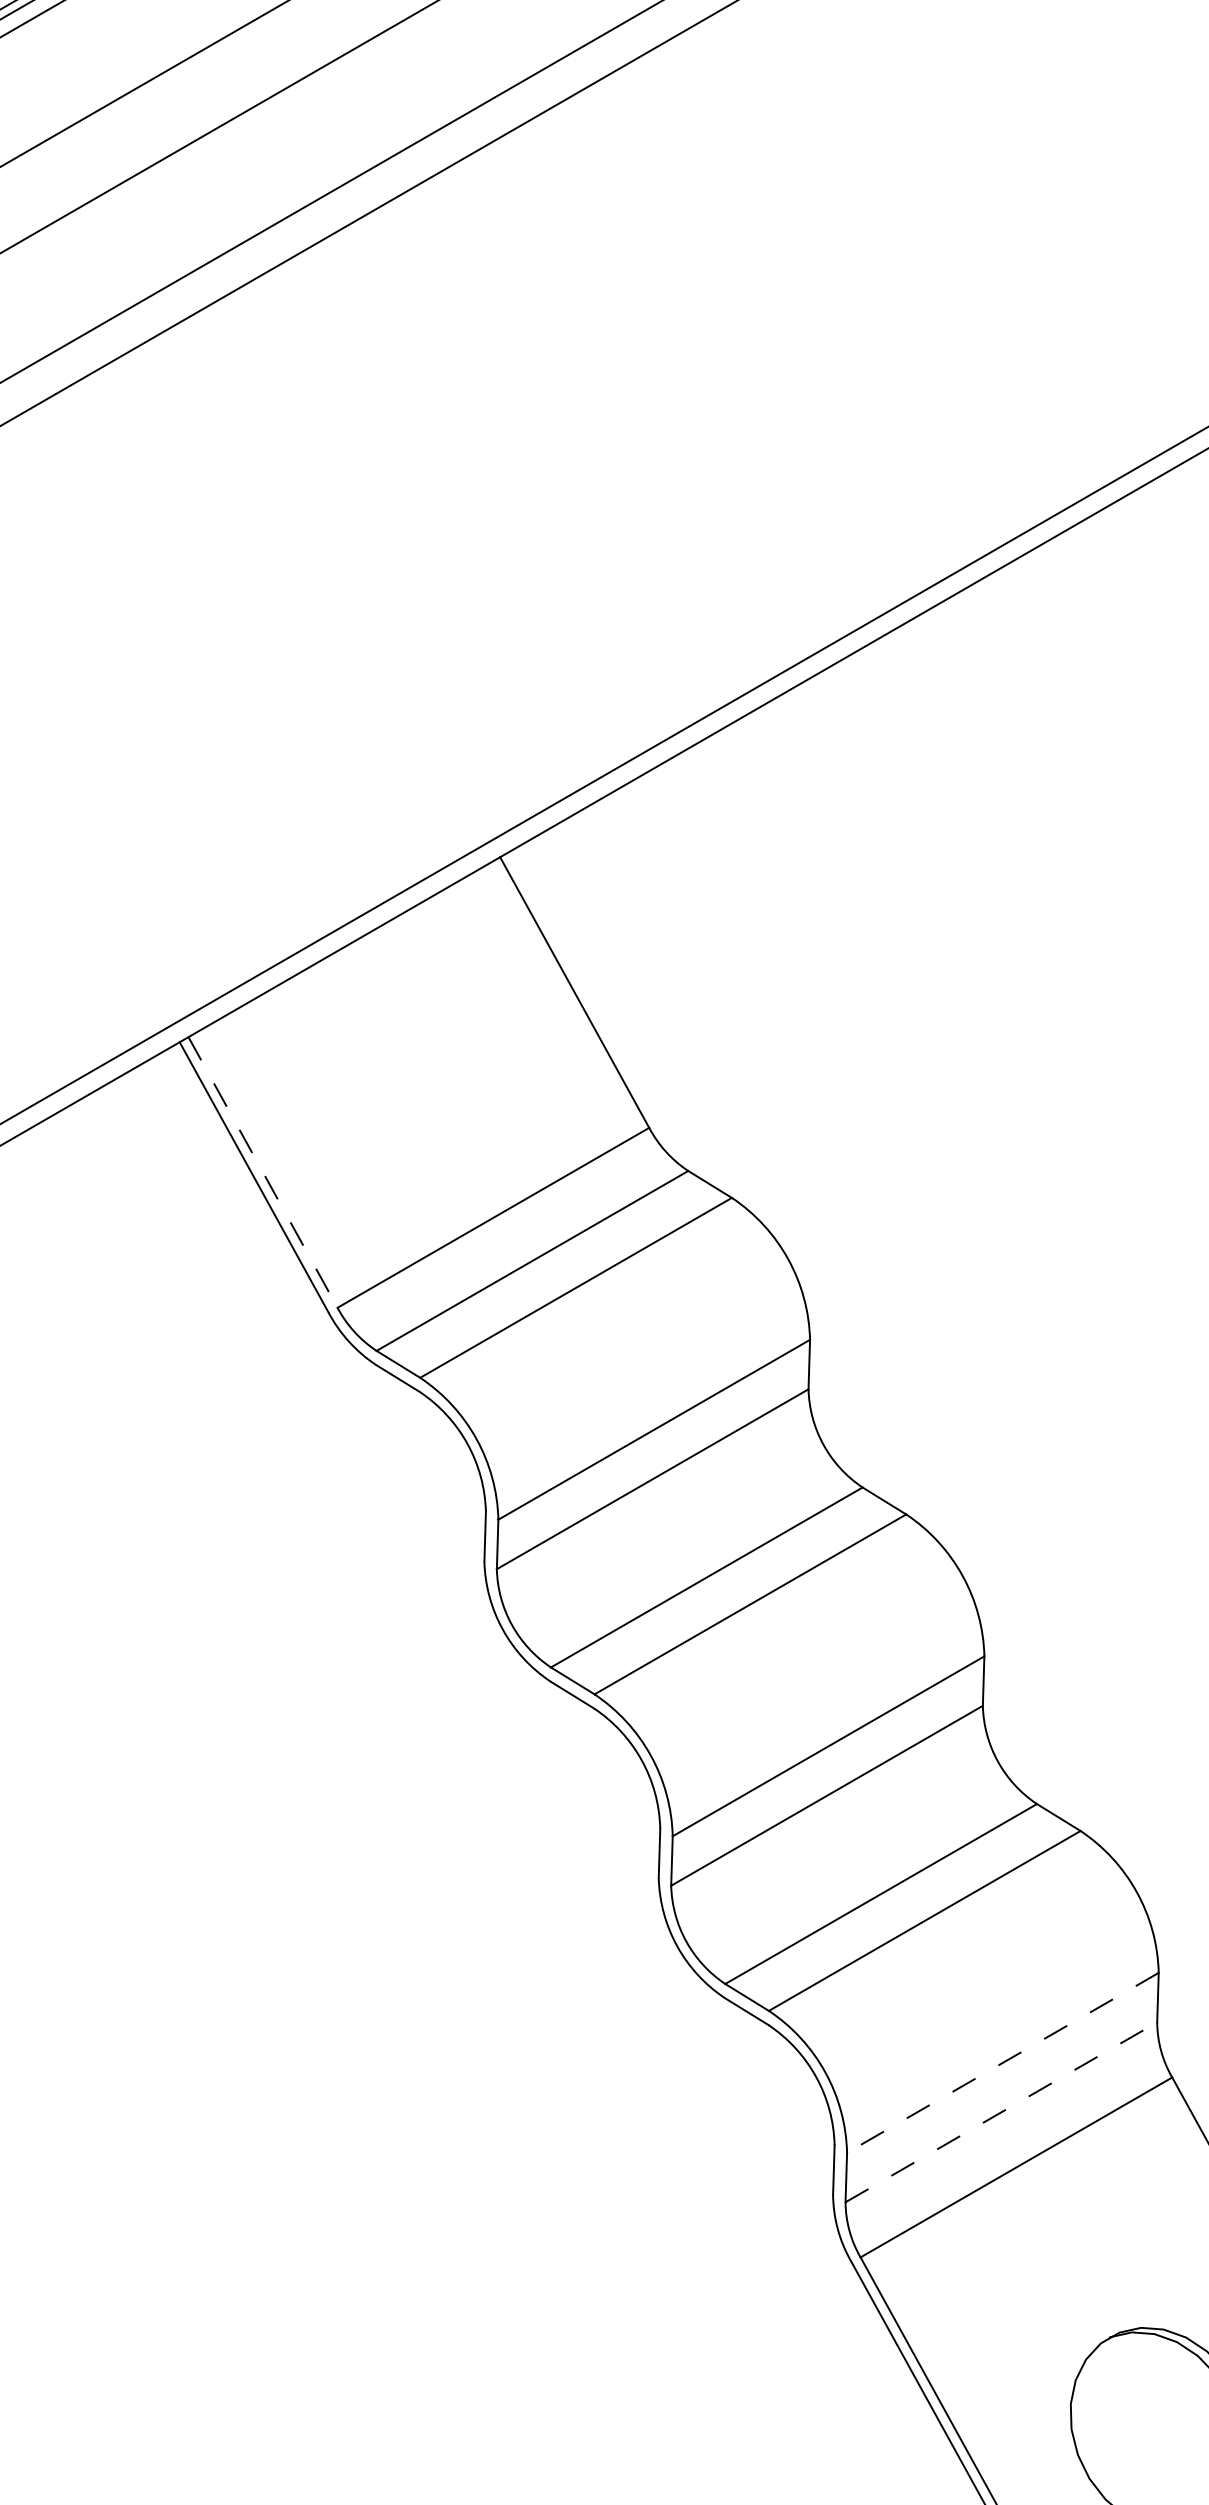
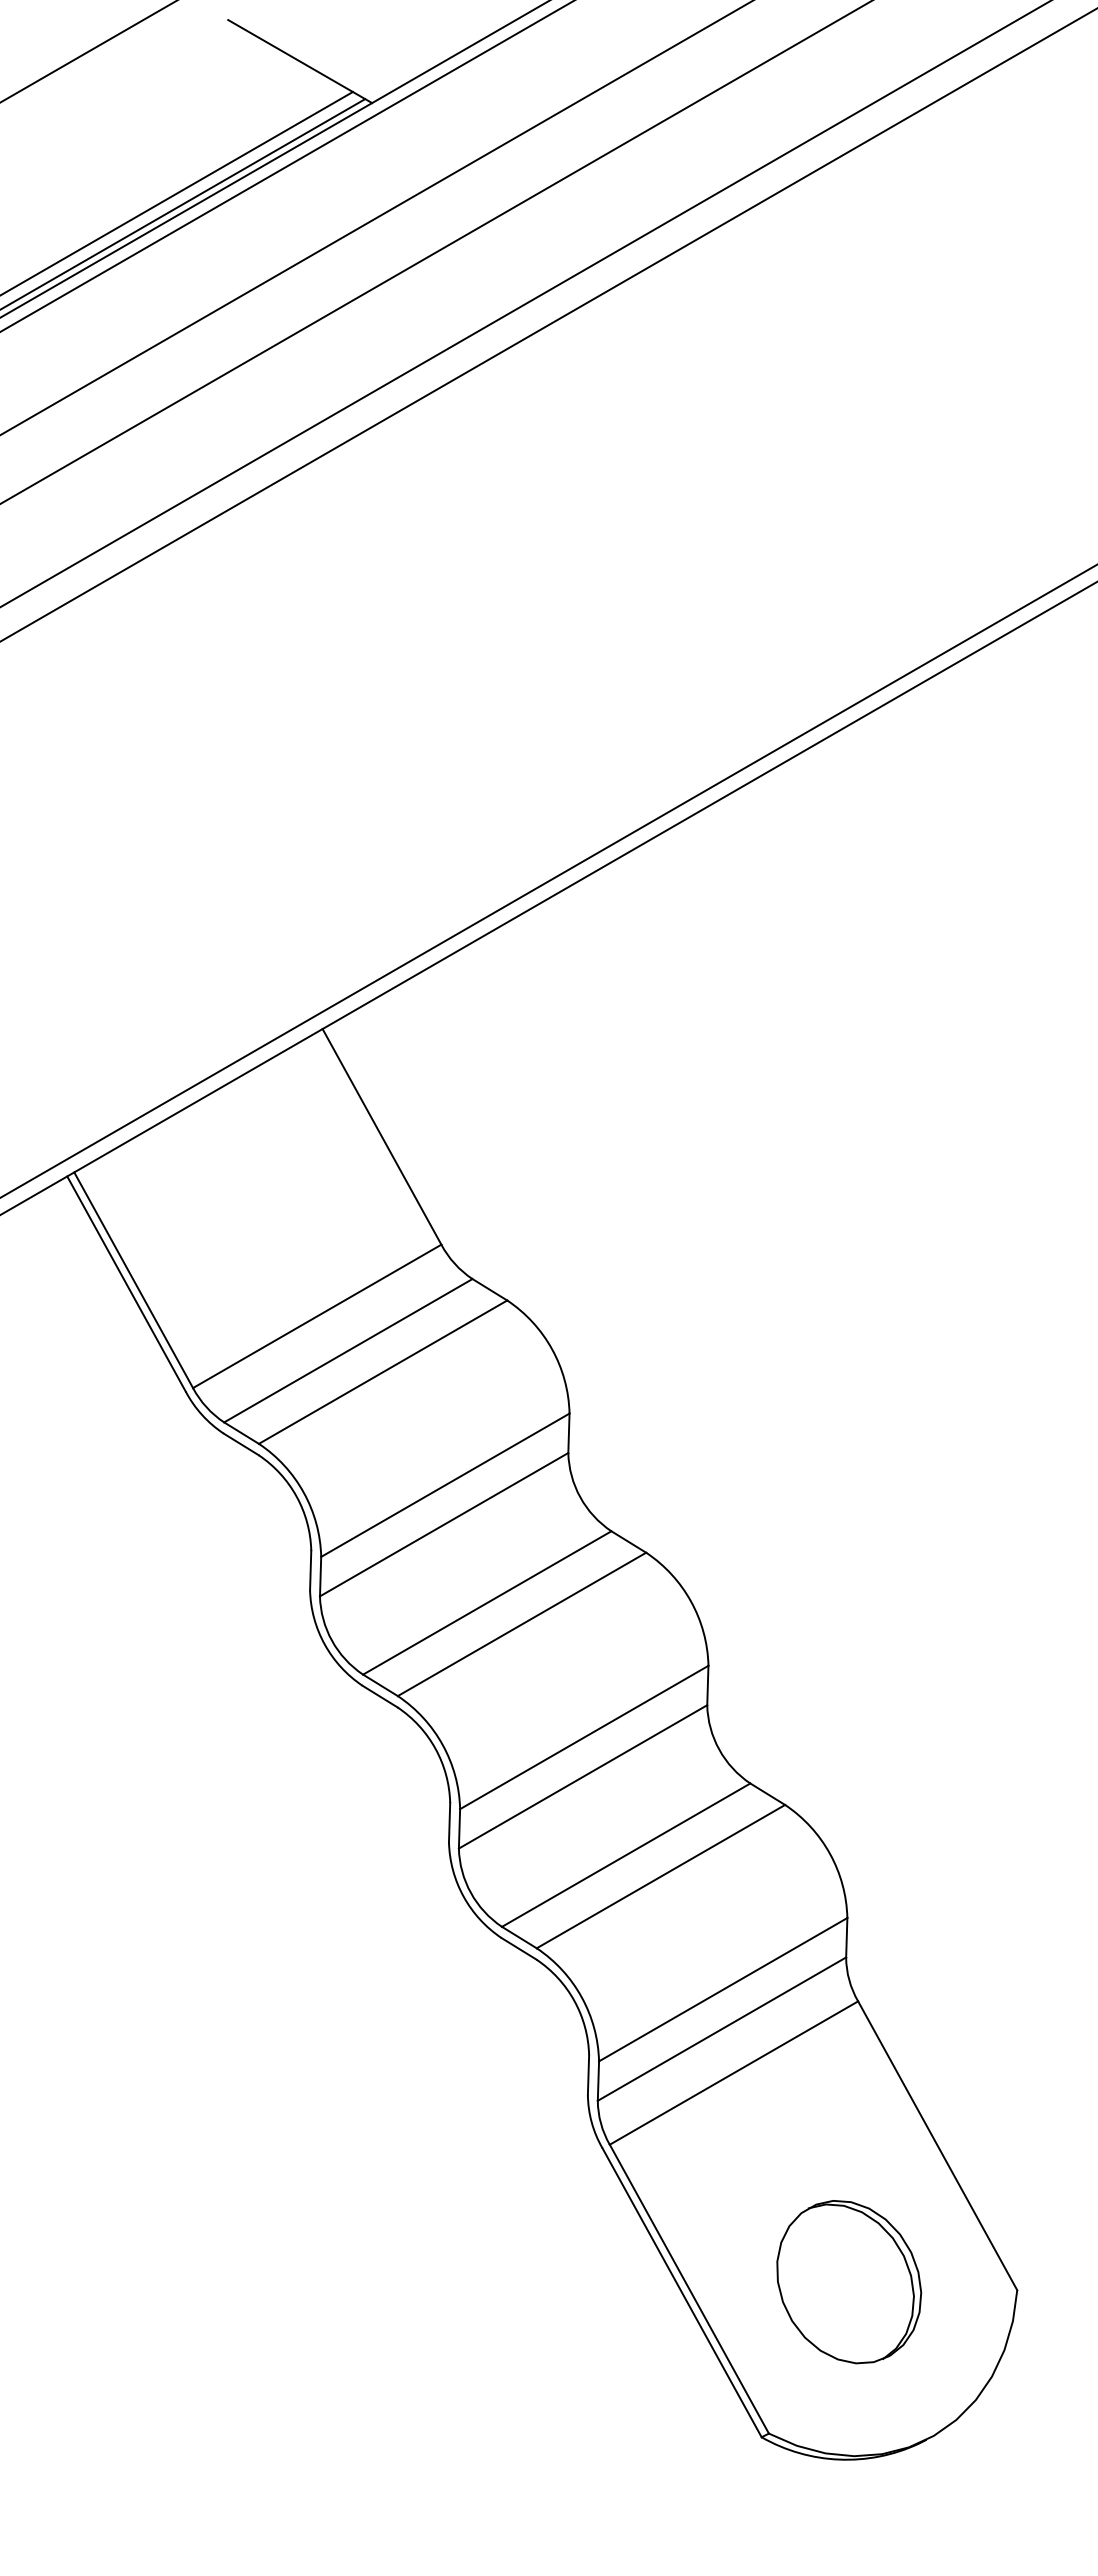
line: (262, 1172) -> (133, 1280), dashed -> solid
line: (1002, 2062) -> (722, 1989), dashed -> solid
line: (1002, 2111) -> (722, 2028), dashed -> solid

